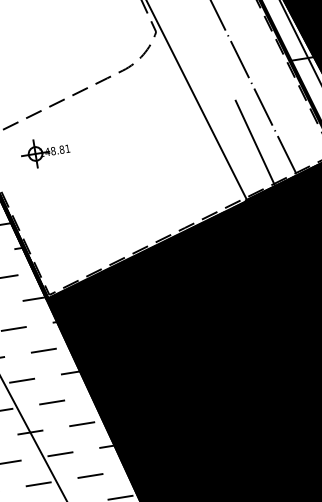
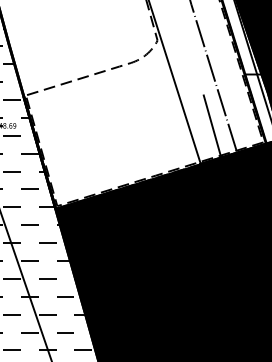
part: (44, 152) -> (69, 109), removed

